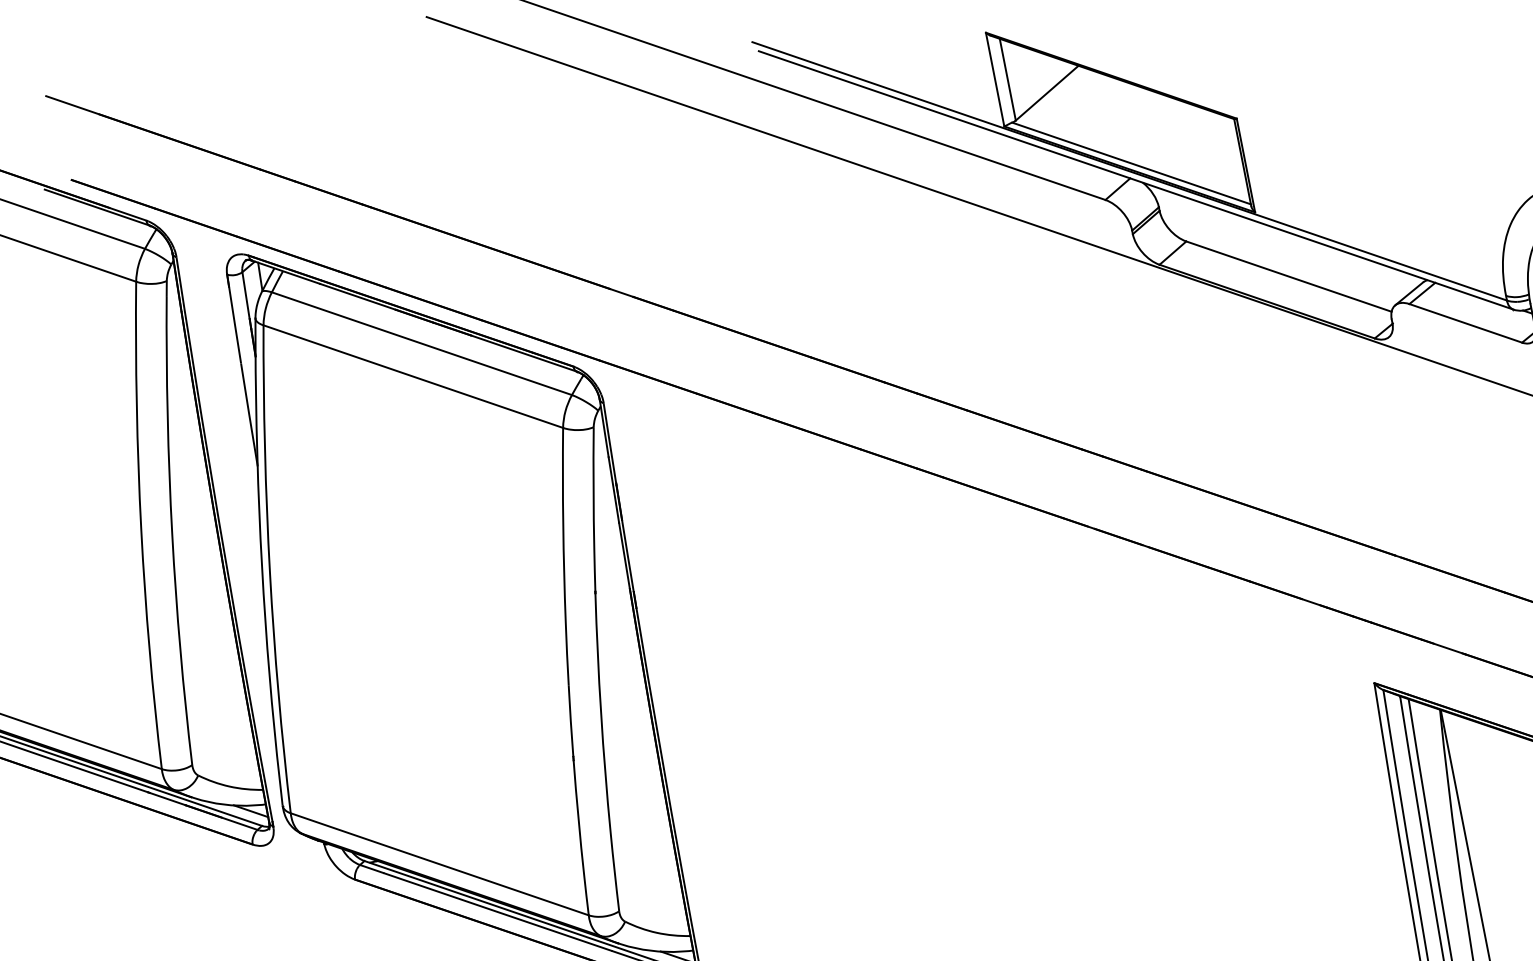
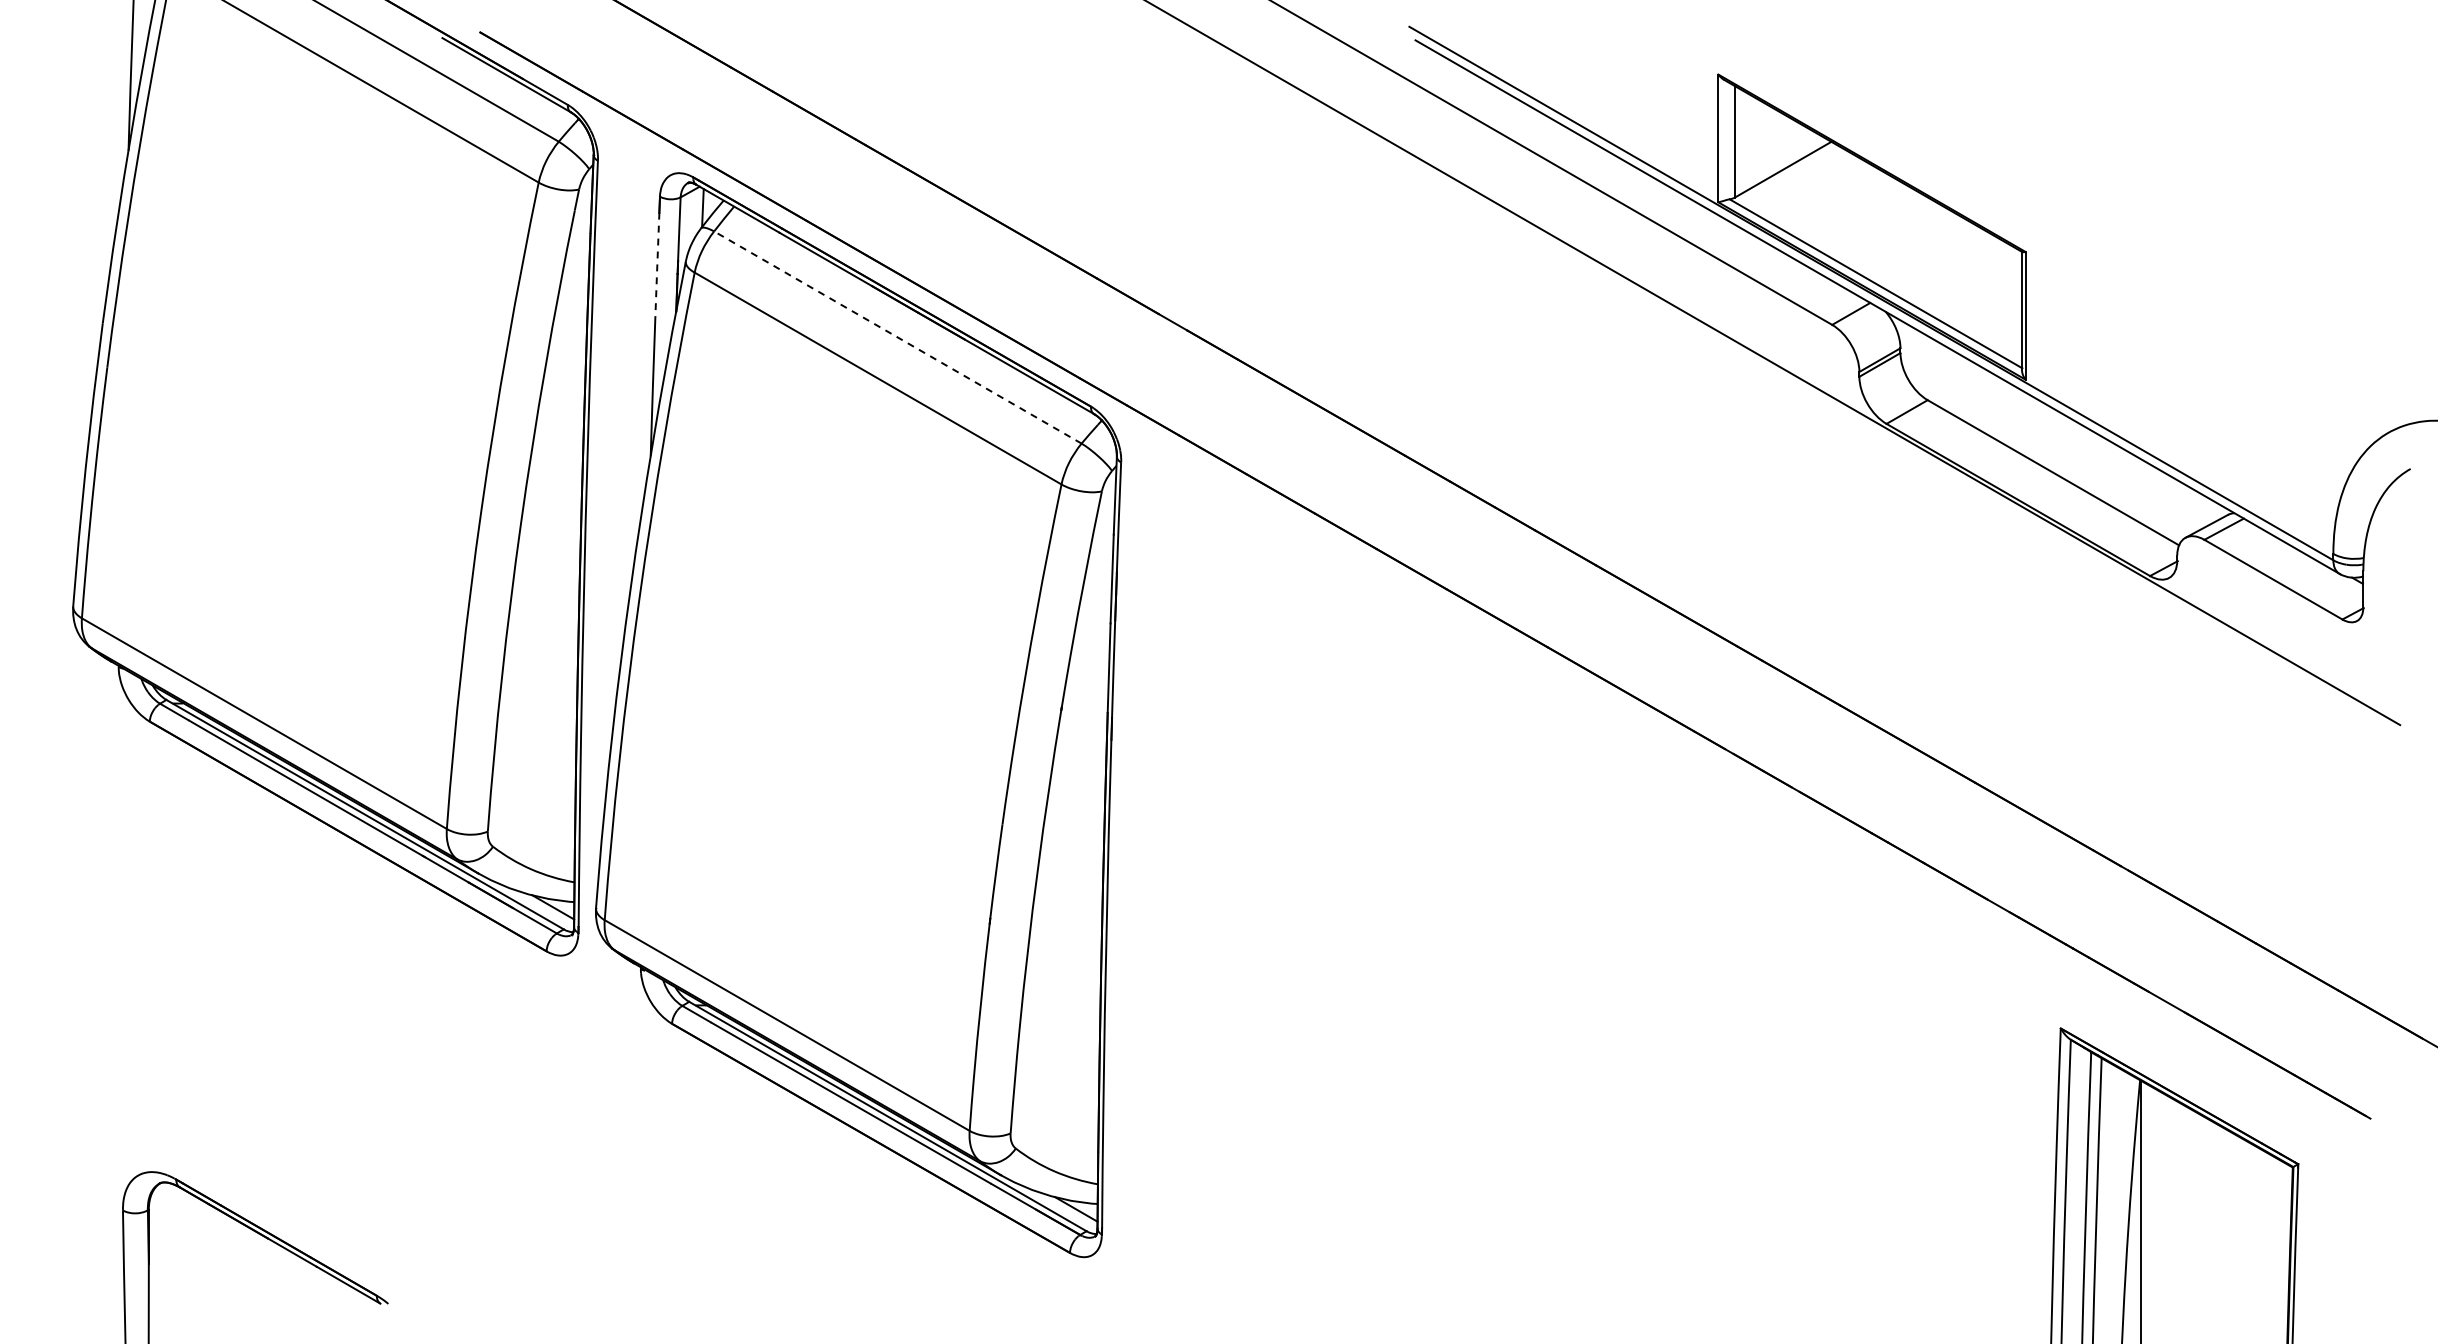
arc: (235, 324) -> (657, 264), solid -> dashed
line: (421, 343) -> (897, 337), solid -> dashed

